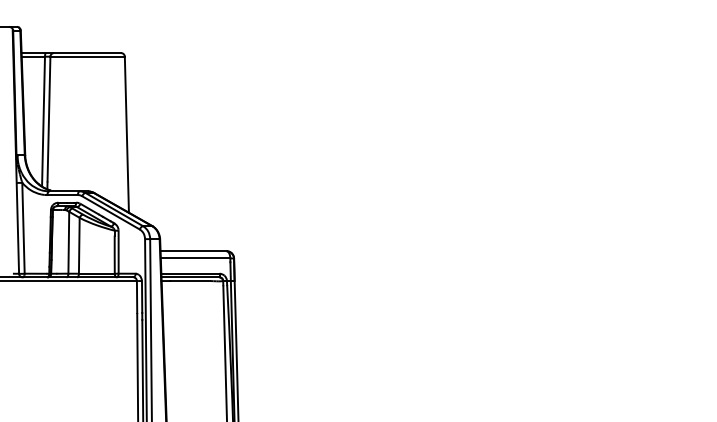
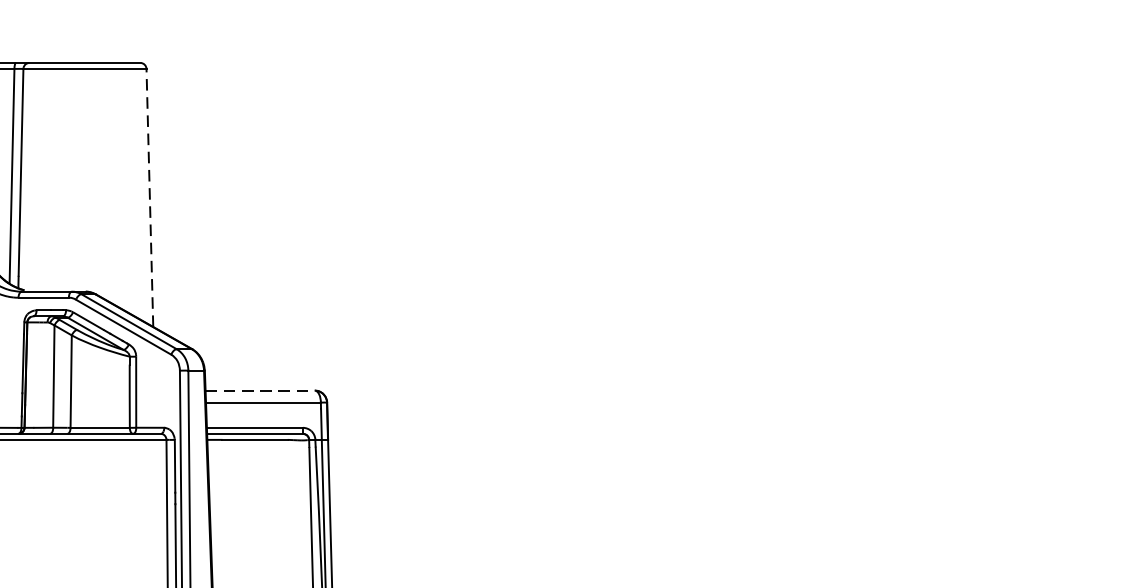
line: (126, 134) -> (149, 197), solid -> dashed
line: (194, 251) -> (261, 391), solid -> dashed

